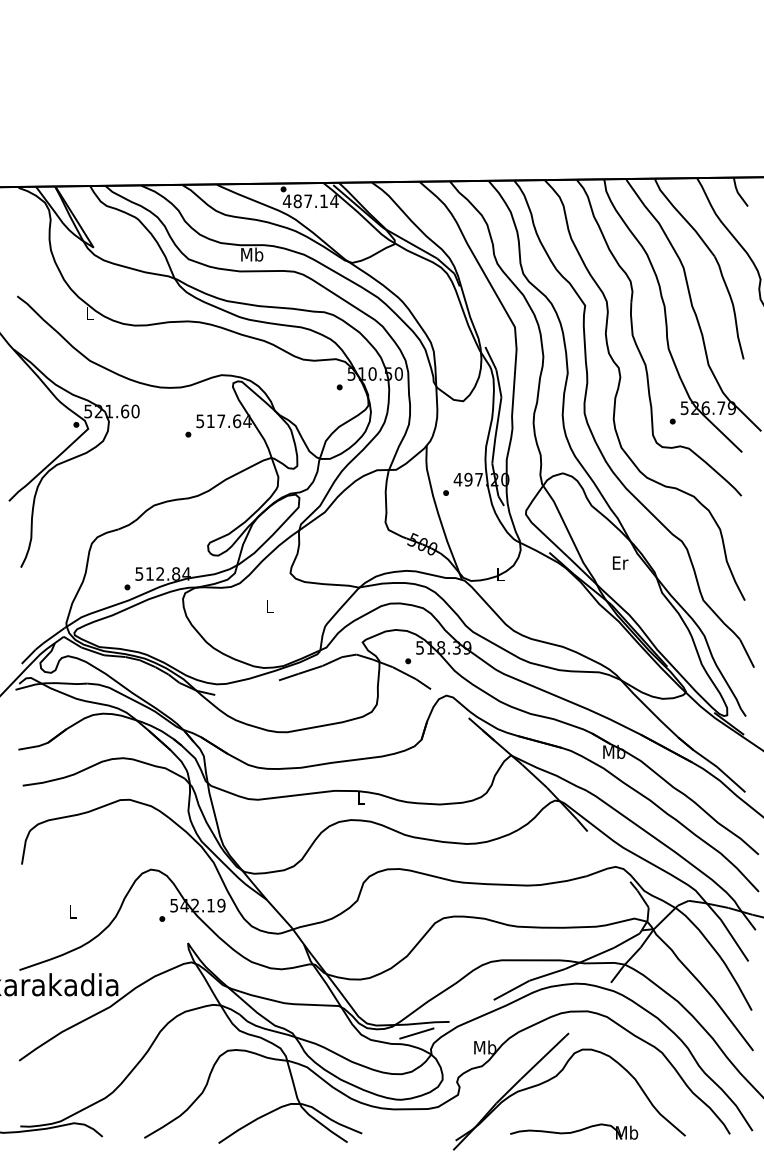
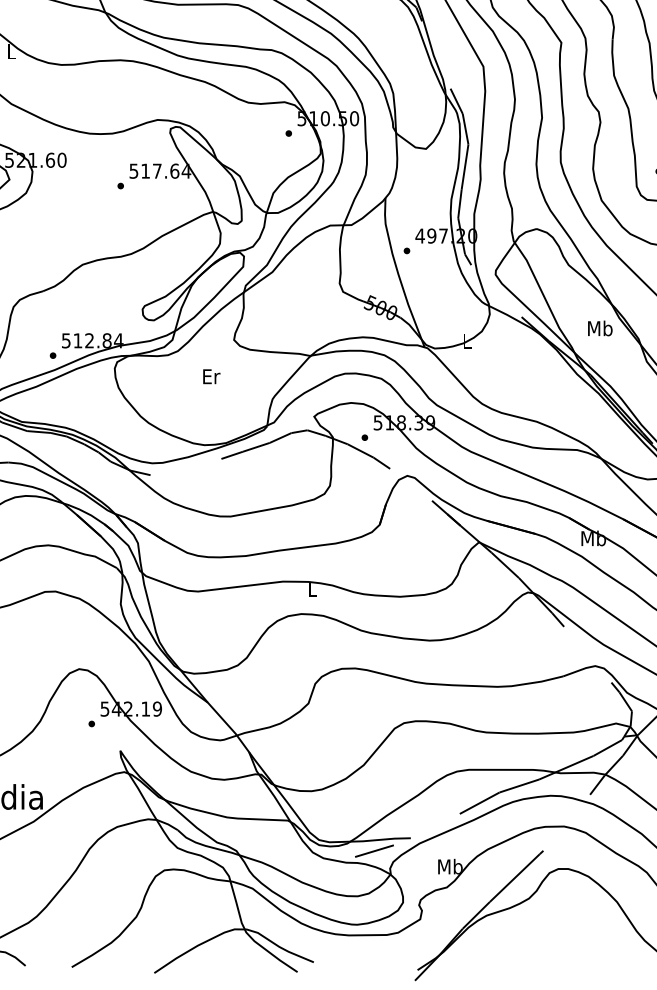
text: (620, 562) -> (600, 328), Er -> Mb
text: (270, 605) -> (211, 375), L -> Er
part: (574, 1131) -> (549, 959), removed

